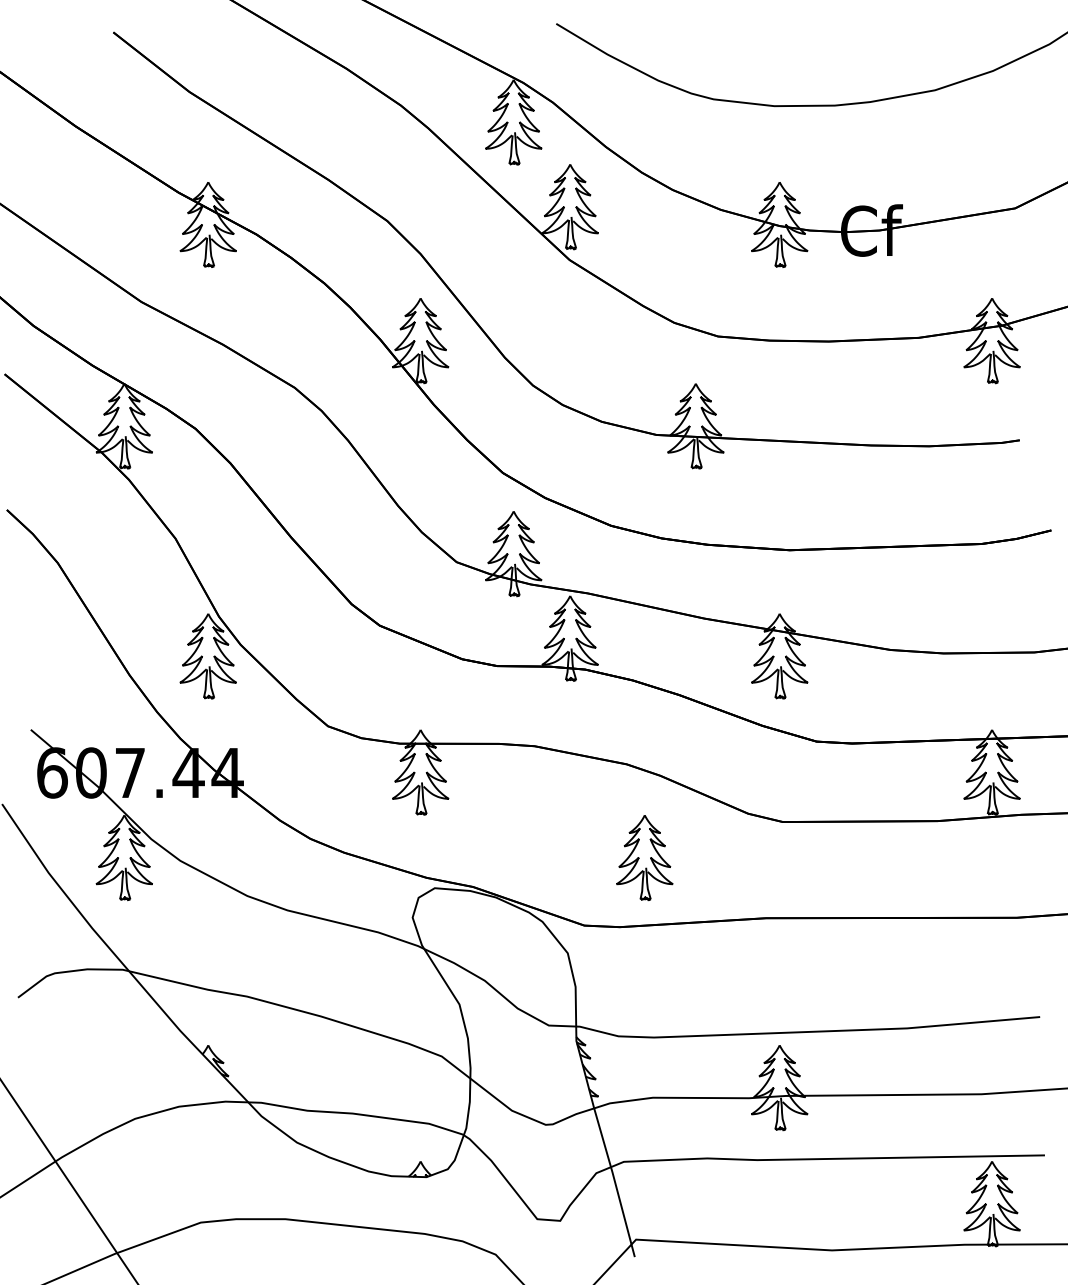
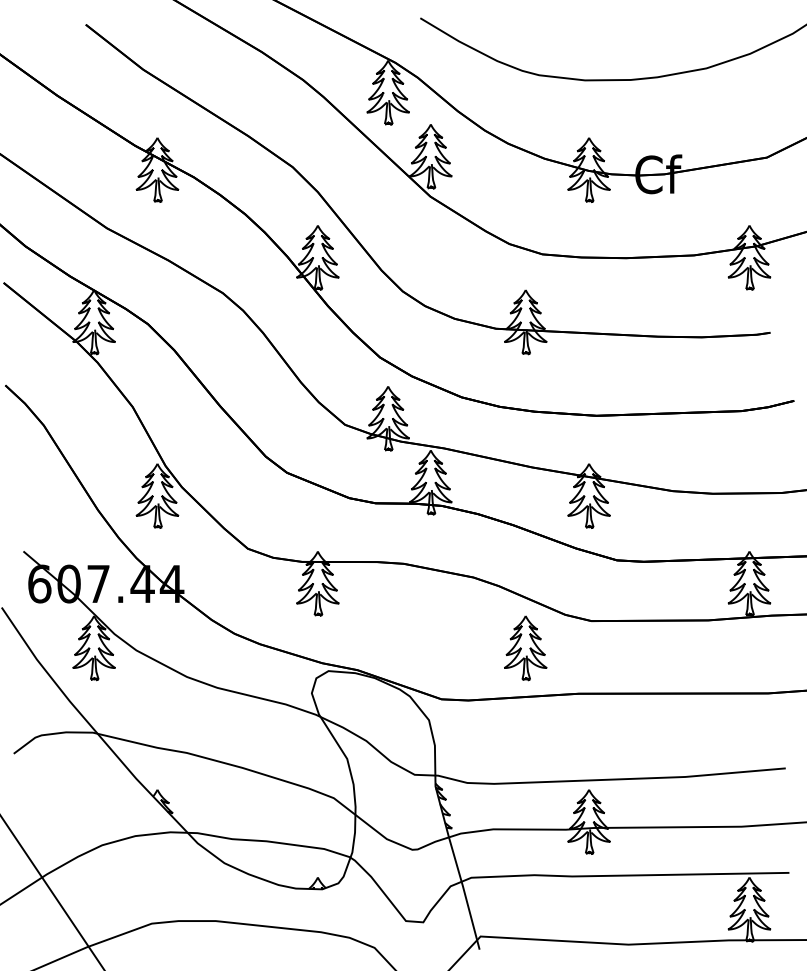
part: (644, 858) -> (525, 648), moved

